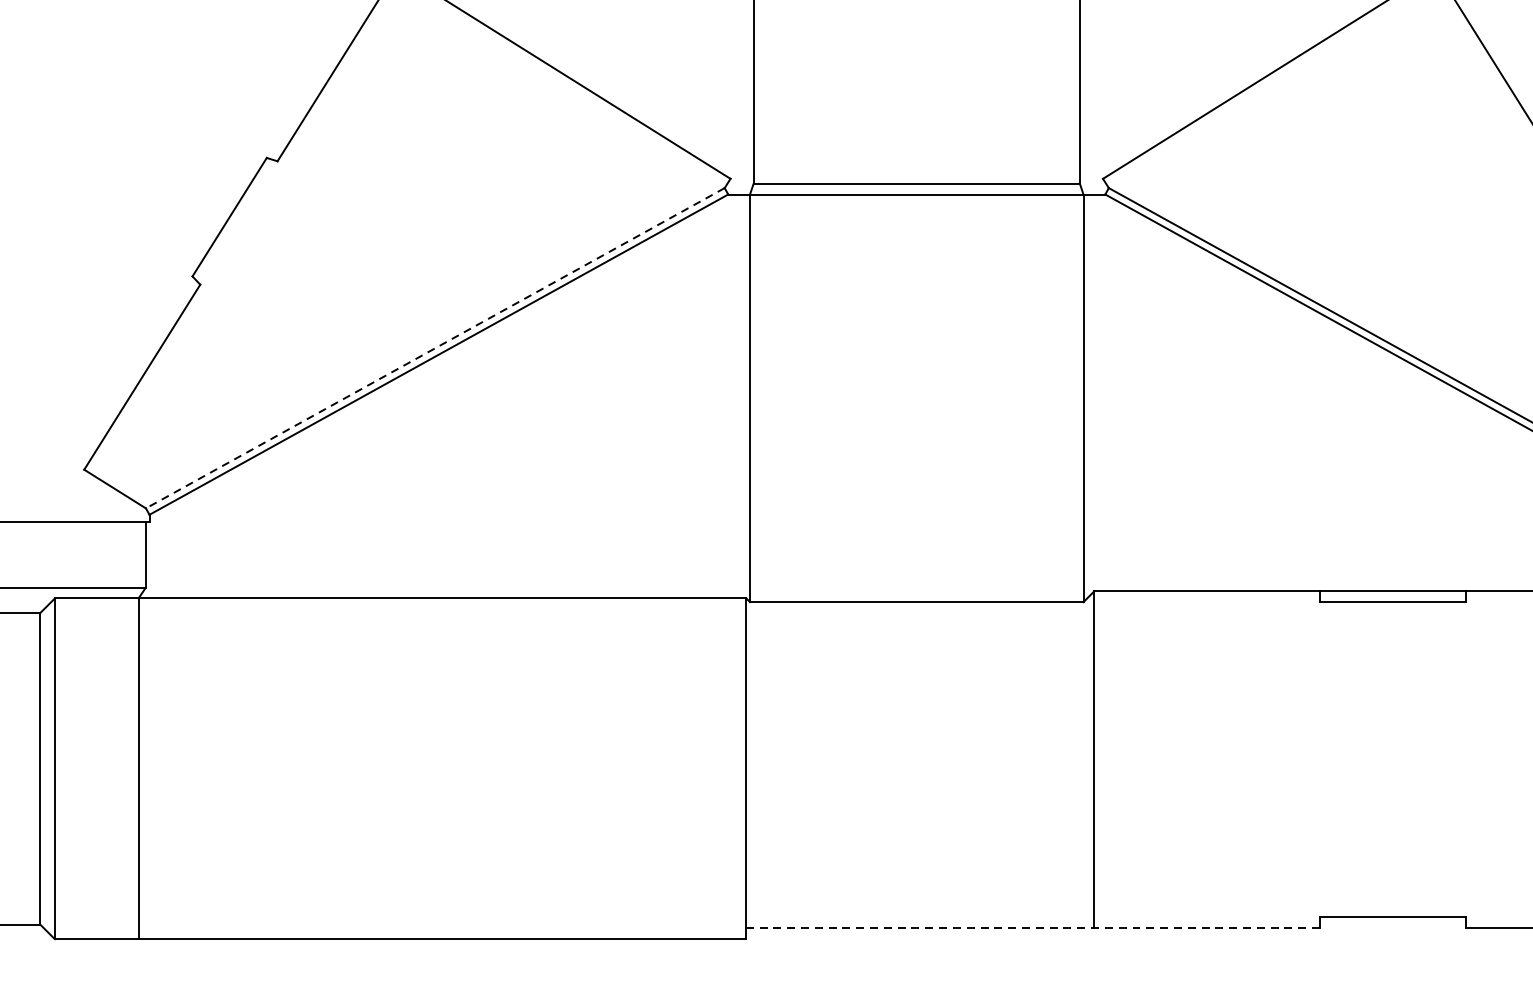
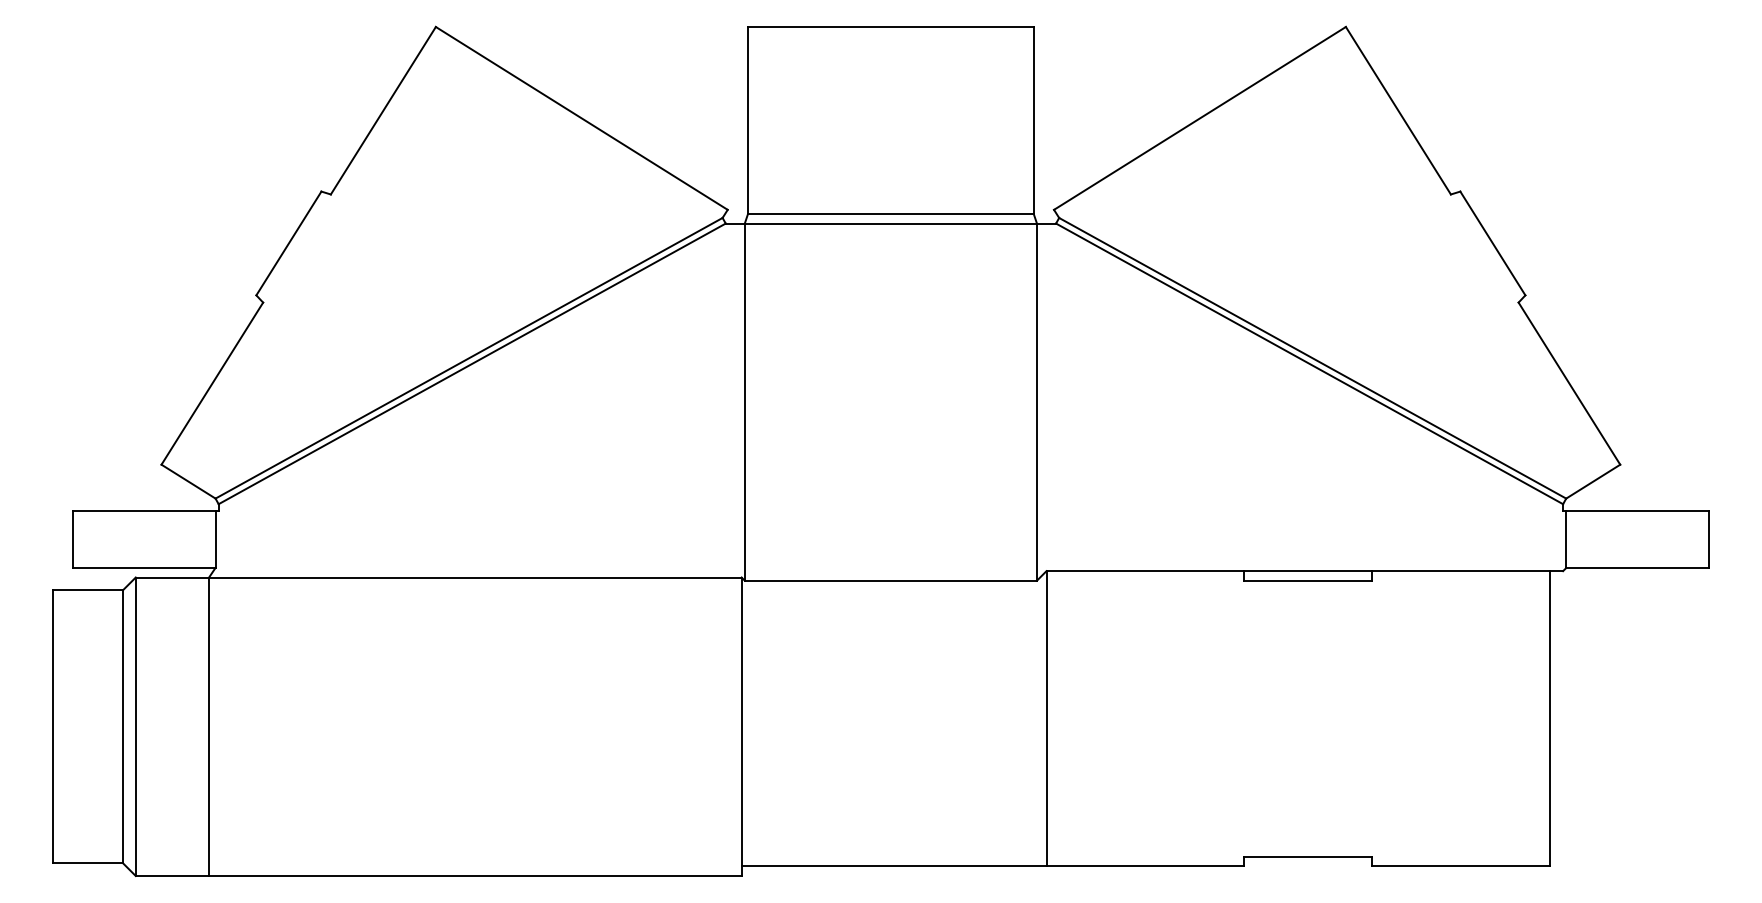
line: (435, 348) -> (469, 358), dashed -> solid
line: (1032, 928) -> (992, 866), dashed -> solid

